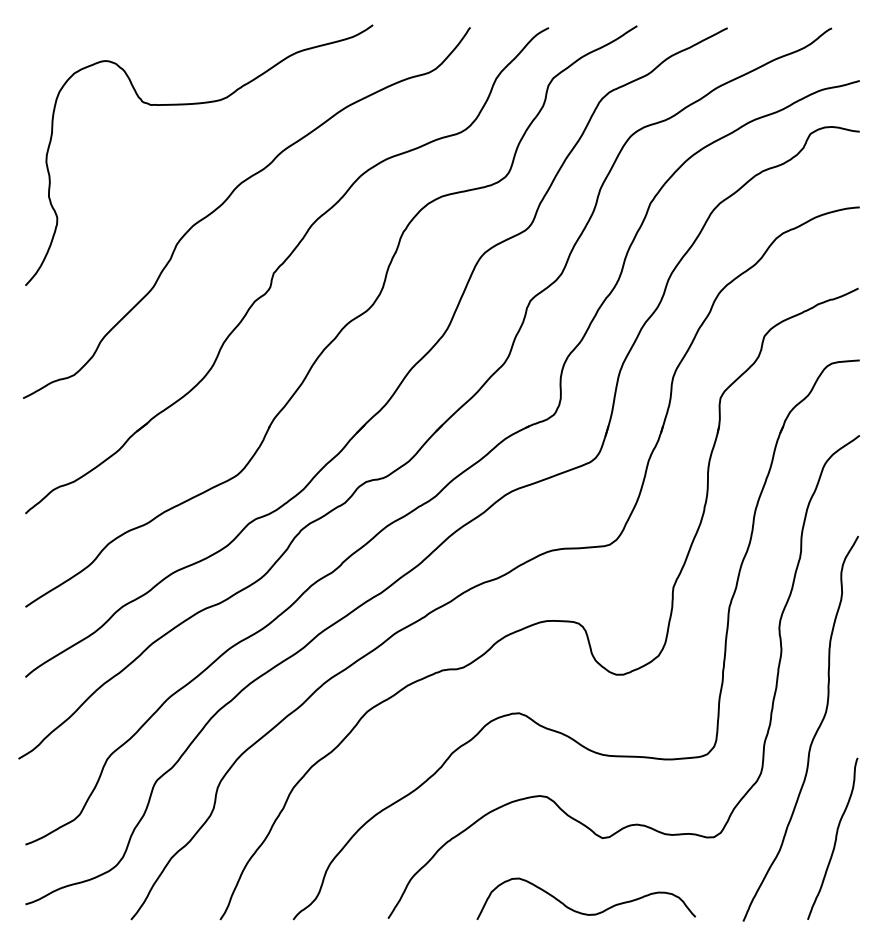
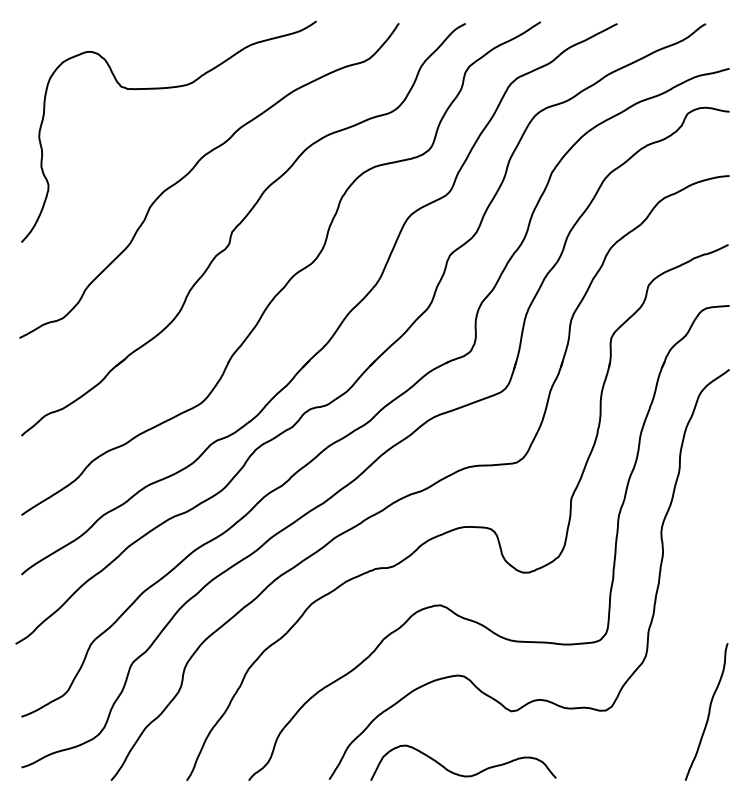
curve: (814, 734) -> (691, 623), removed
curve: (582, 912) -> (460, 774), moved

